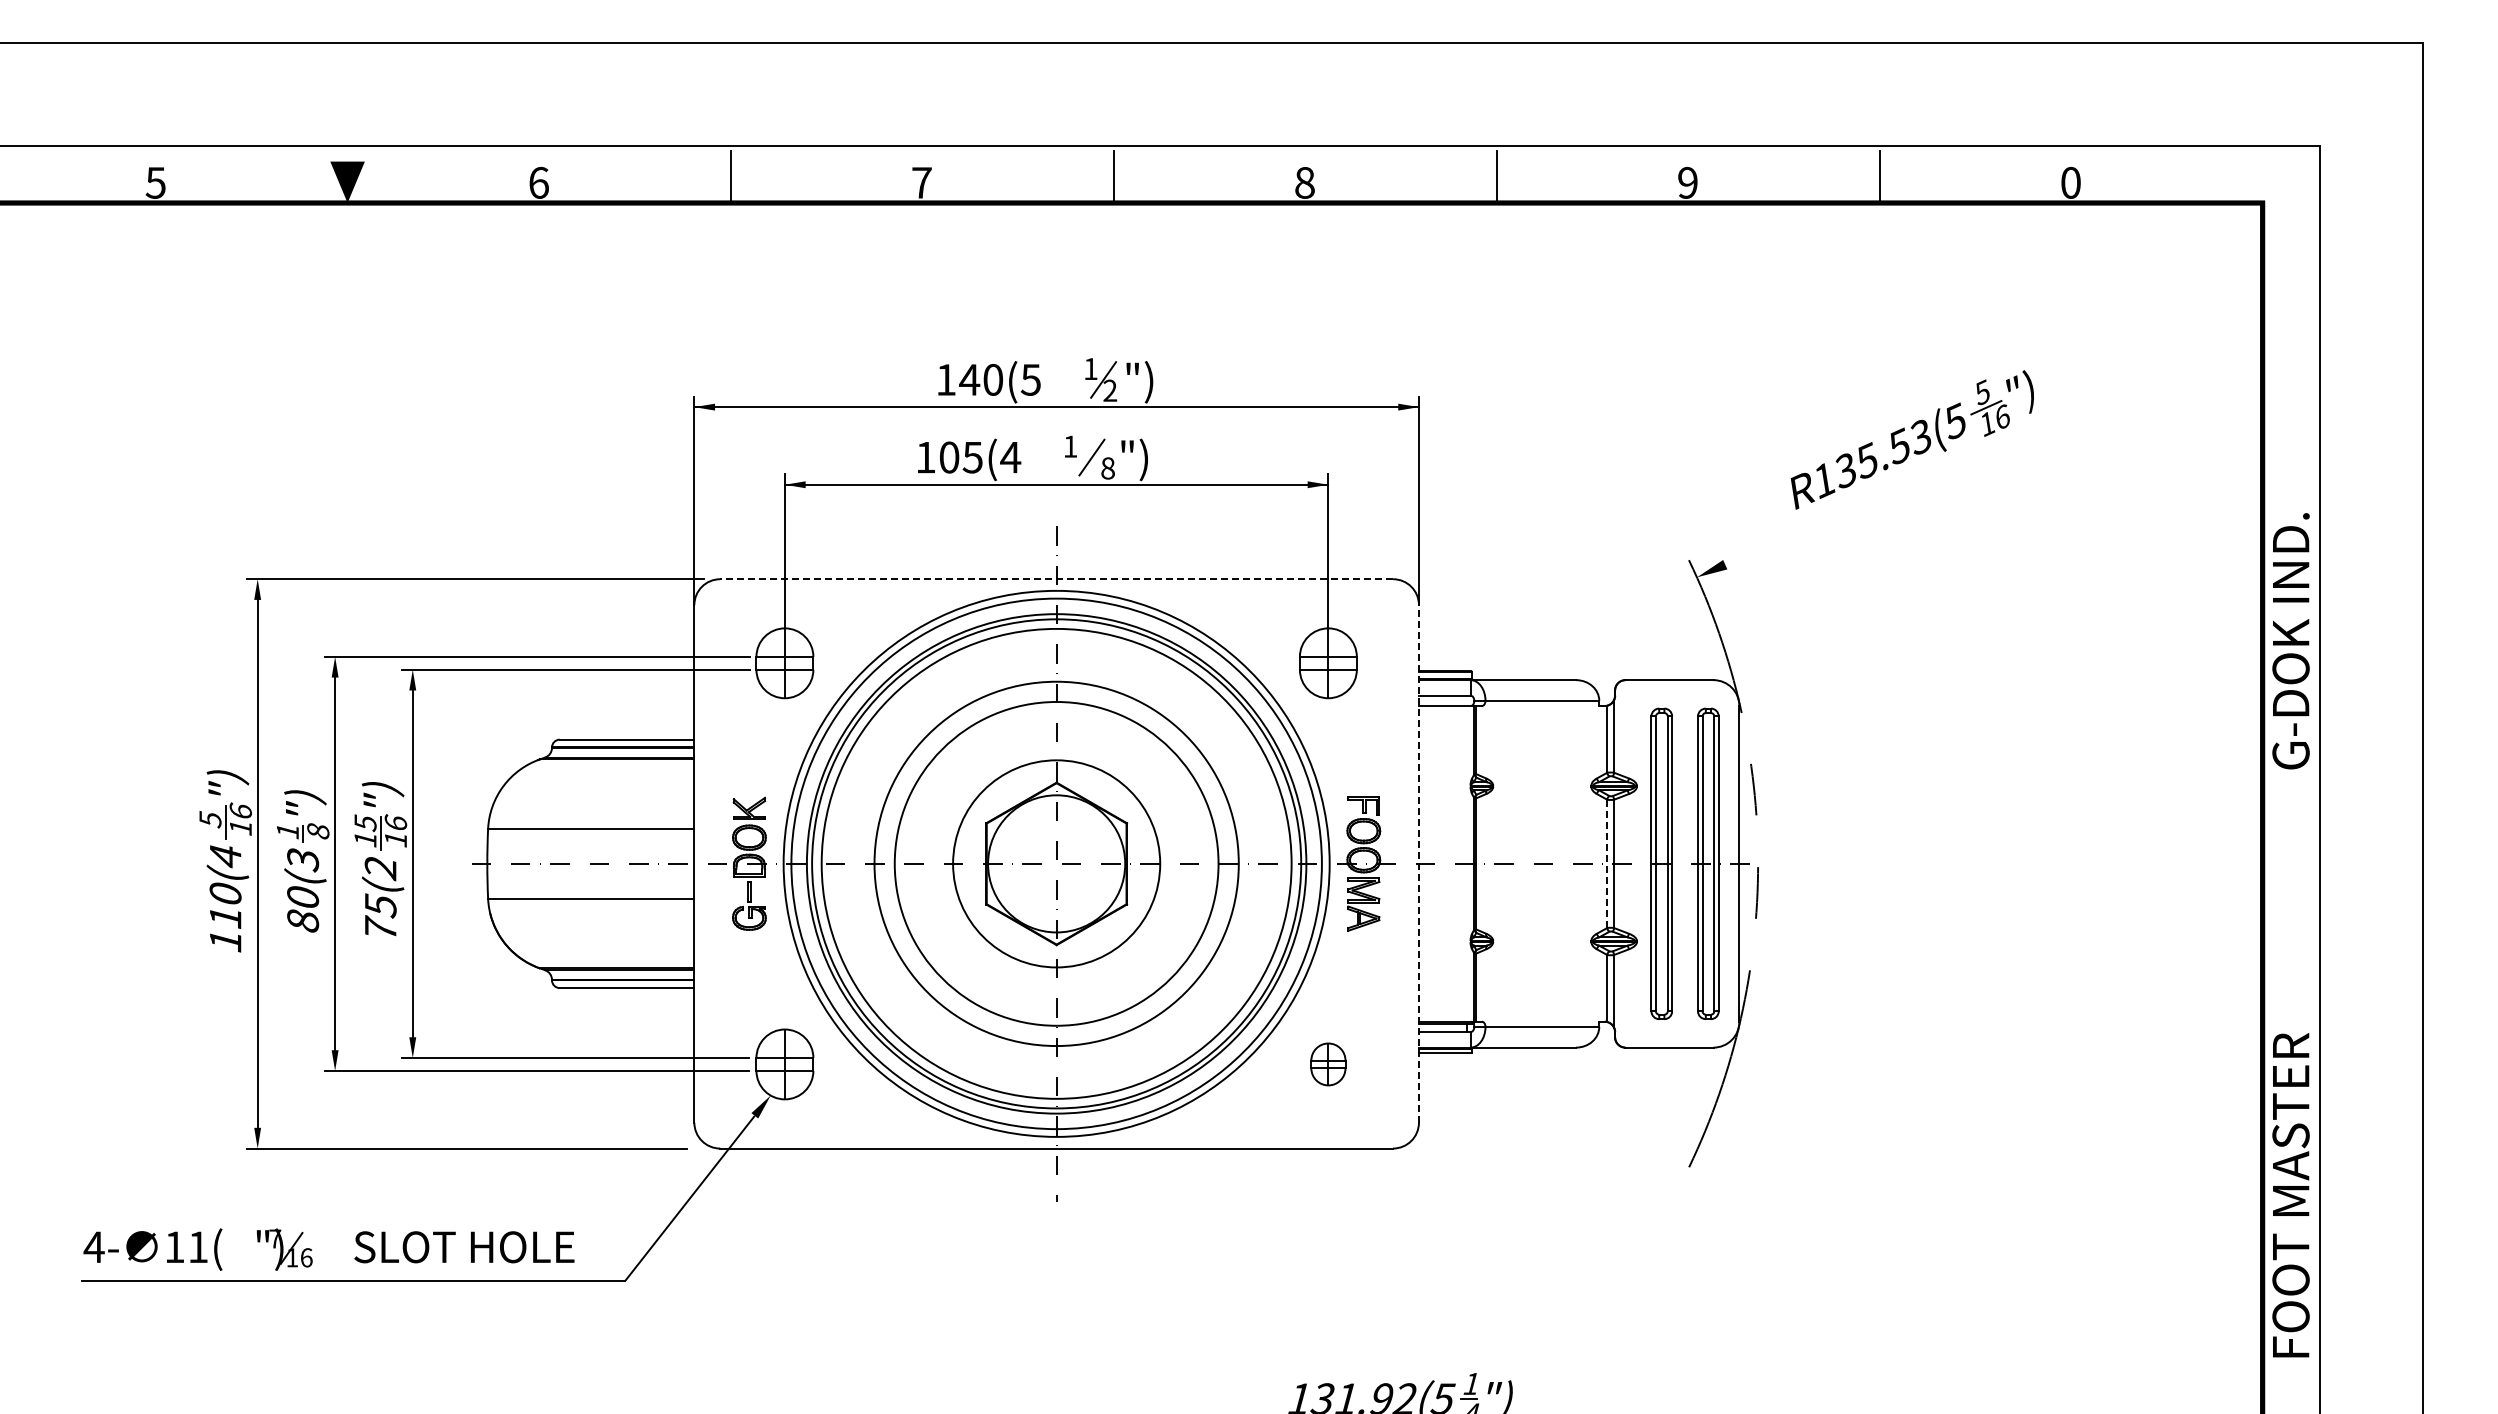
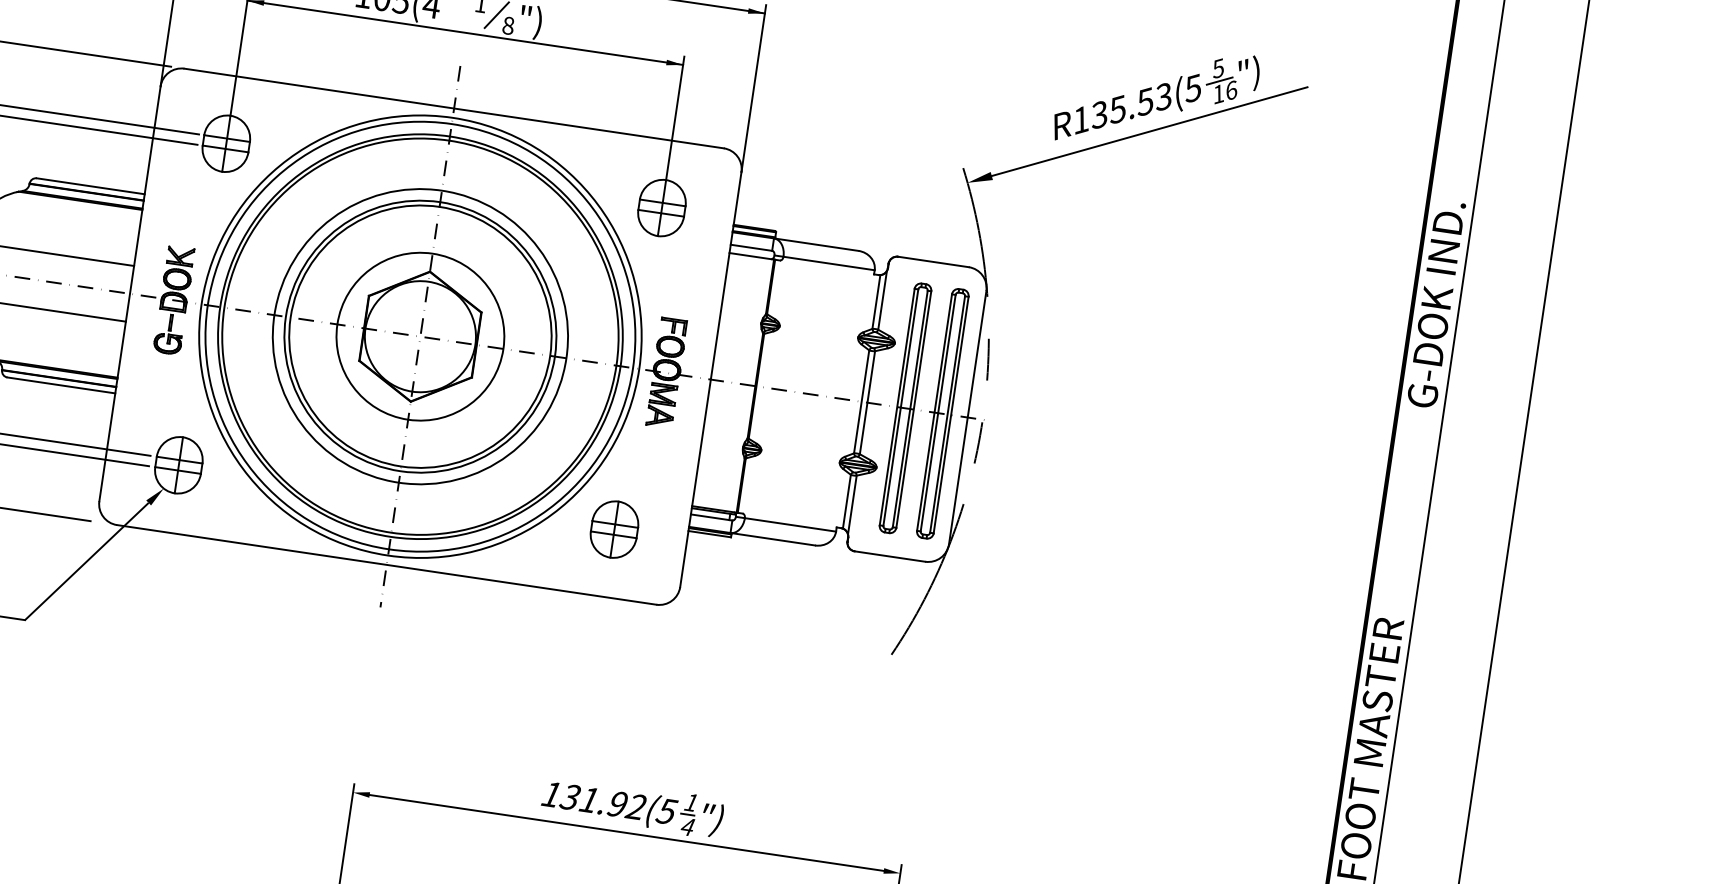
line: (1909, 481) -> (1149, 131), added
line: (1056, 579) -> (453, 108), dashed -> solid
circle: (1056, 863) -> (420, 336), size x0.71
line: (1418, 863) -> (710, 379), dashed -> solid
line: (1607, 863) -> (862, 401), dashed -> solid
part: (1328, 1064) -> (614, 529), size x1.67

